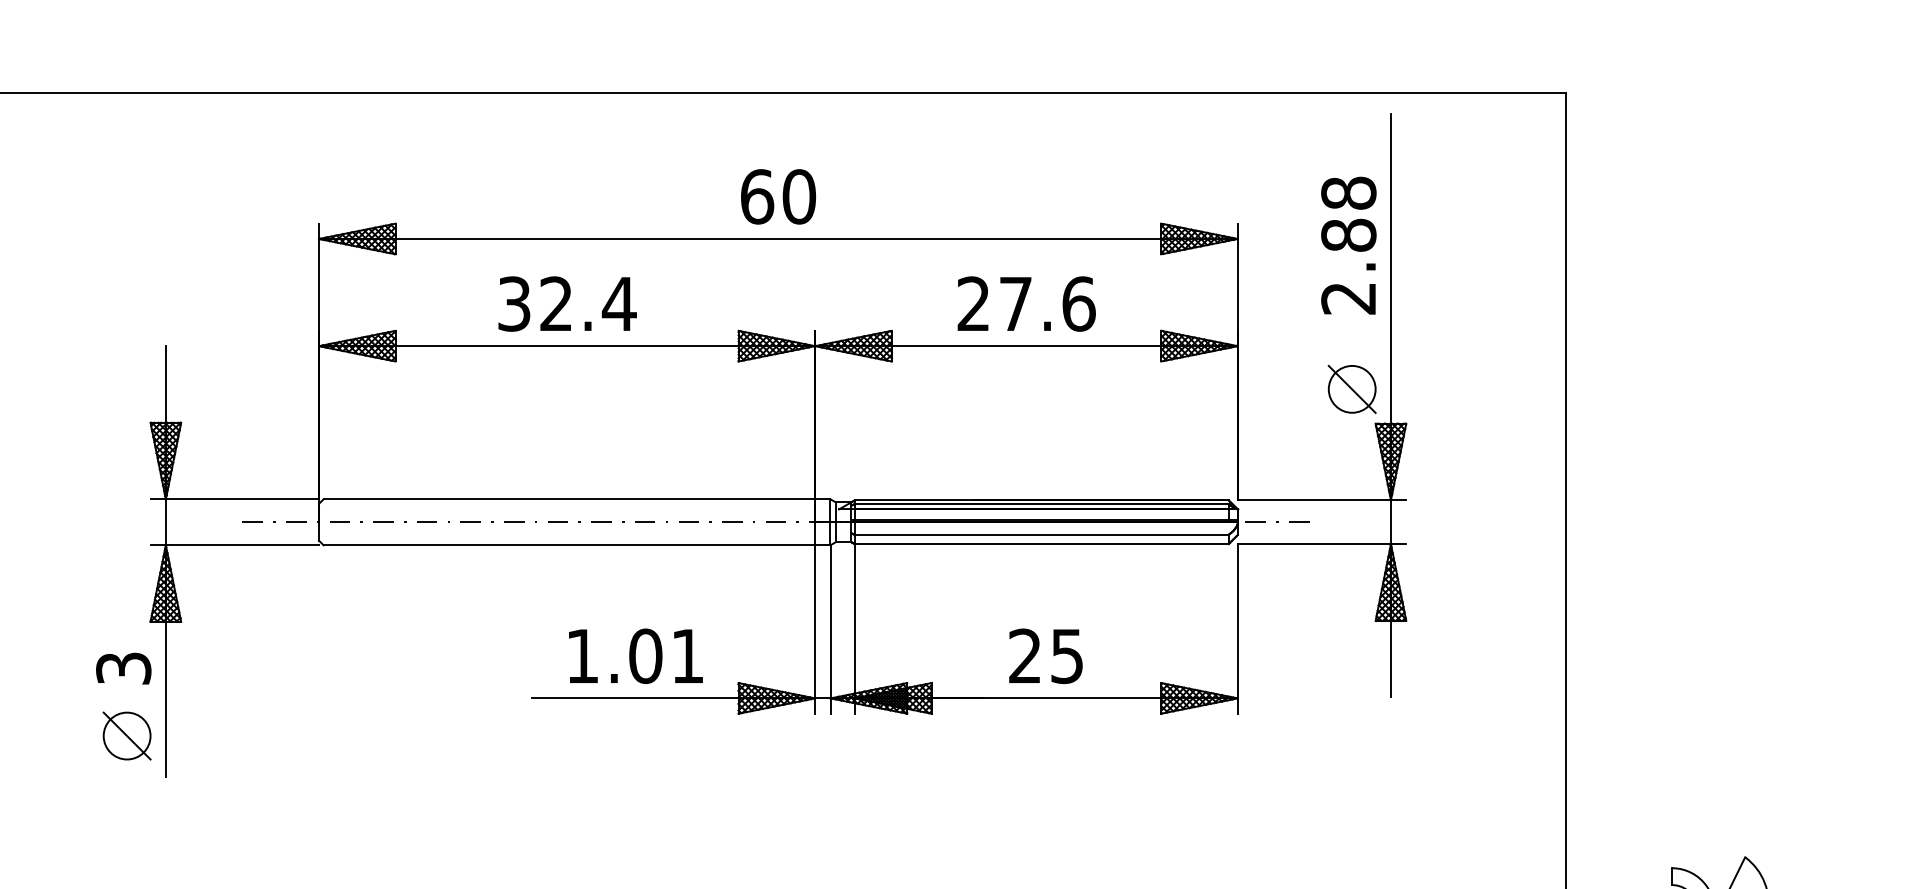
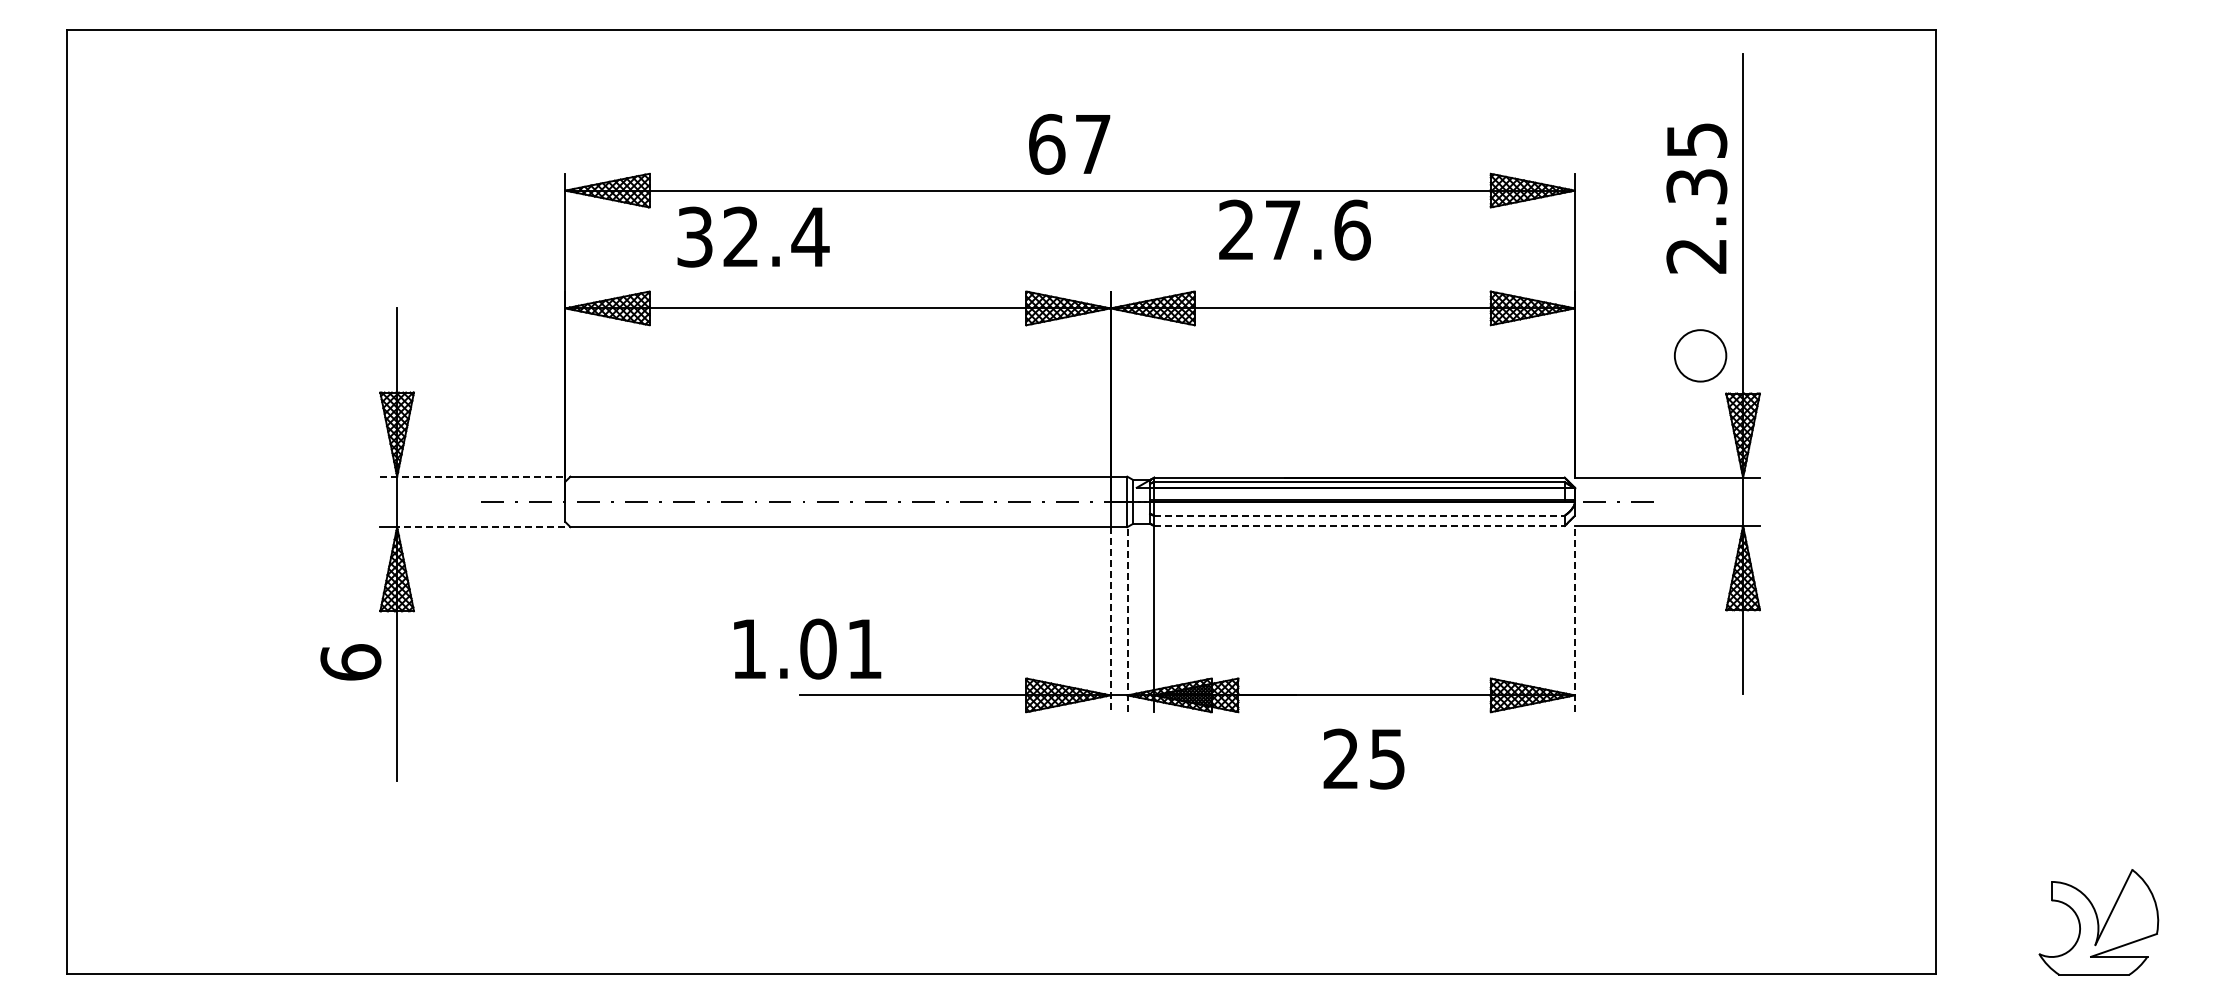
text: (799, 196) -> (1093, 143), 60 -> 67
text: (1348, 214) -> (1696, 163), 2.88 -> 2.35
text: (567, 303) -> (753, 236), moved
text: (1026, 303) -> (1294, 229), moved
line: (1352, 389) -> (1700, 355), removed
line: (234, 499) -> (472, 476), solid -> dashed
line: (1042, 534) -> (1360, 515), solid -> dashed
line: (1042, 543) -> (1360, 525), solid -> dashed
line: (241, 545) -> (480, 527), solid -> dashed
line: (1237, 628) -> (1574, 618), solid -> dashed
line: (815, 629) -> (1110, 619), solid -> dashed
line: (830, 629) -> (1127, 619), solid -> dashed
text: (635, 655) -> (807, 648), moved
text: (1045, 655) -> (1363, 758), moved
text: (123, 668) -> (350, 662), 3 -> 6
part: (127, 735) -> (354, 736), removed

